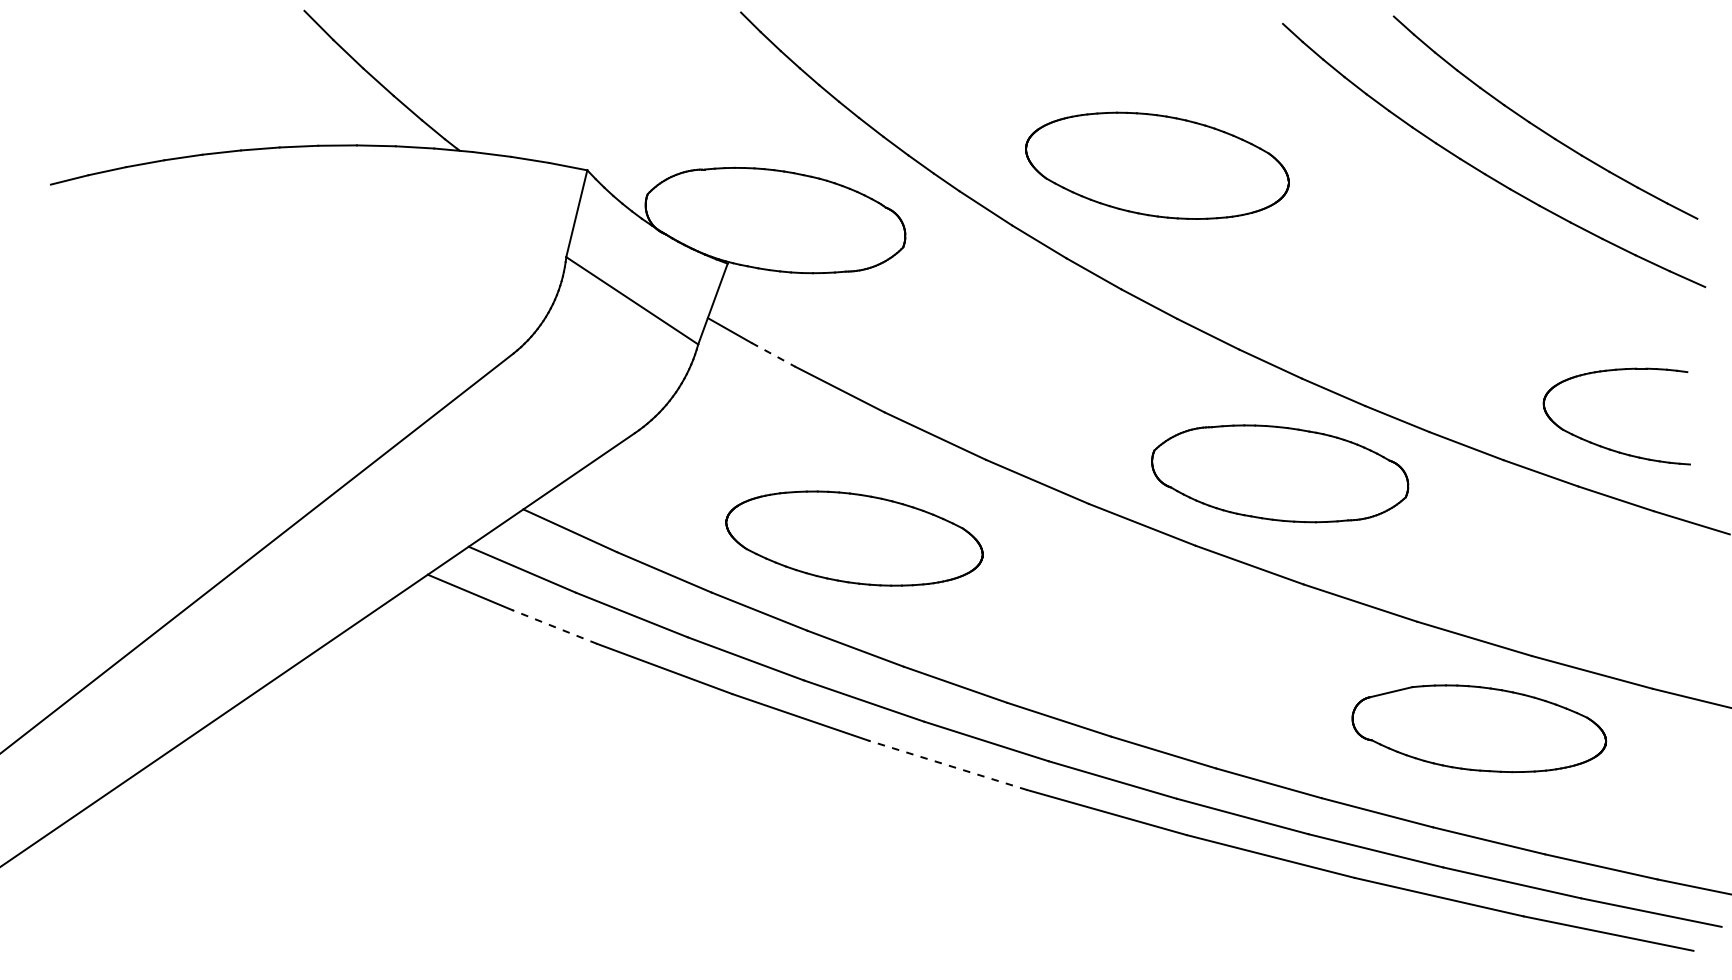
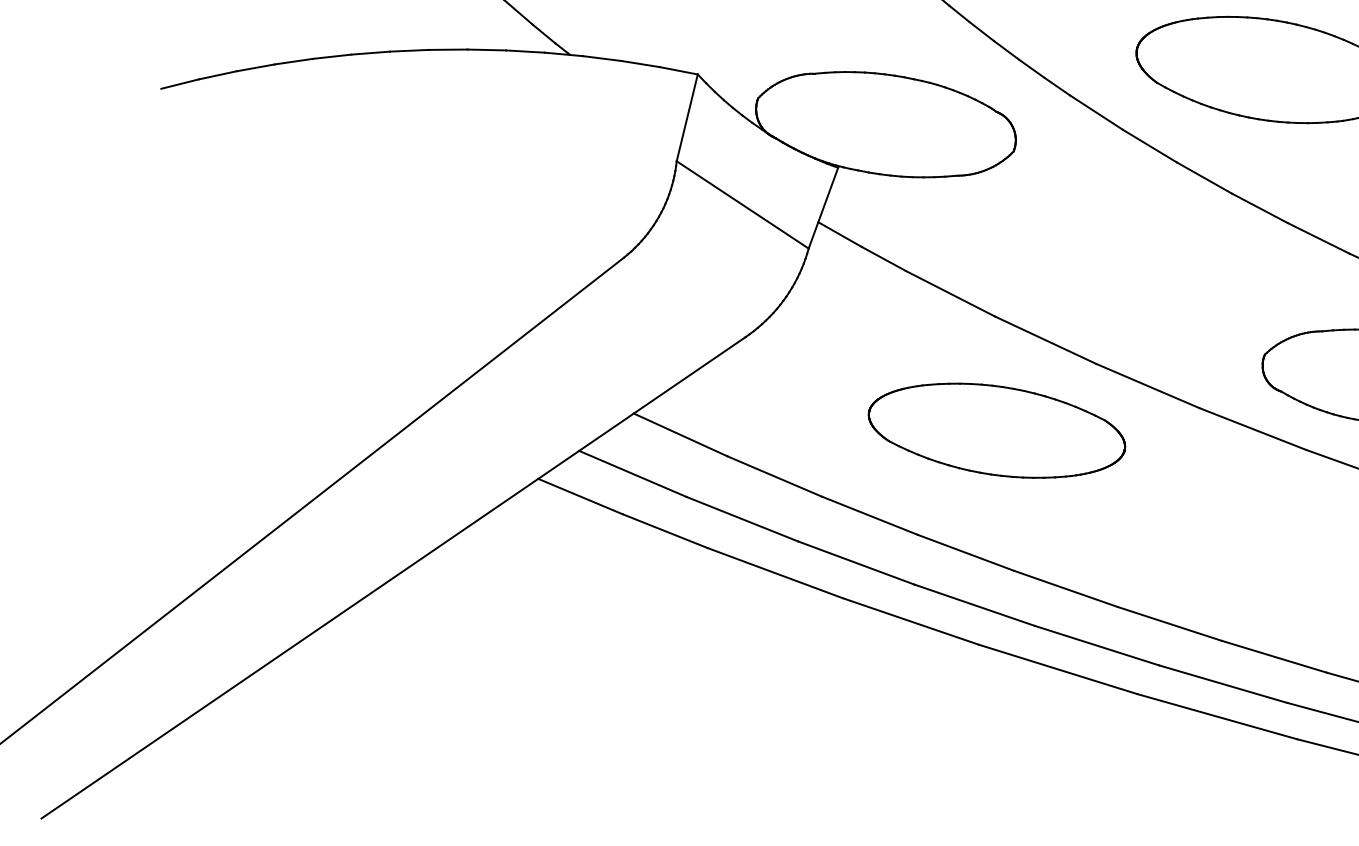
line: (773, 355) -> (883, 259), dashed -> solid
part: (854, 538) -> (996, 430), moved
line: (554, 627) -> (664, 531), dashed -> solid
line: (947, 765) -> (1057, 669), dashed -> solid

